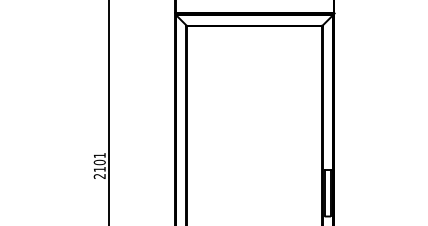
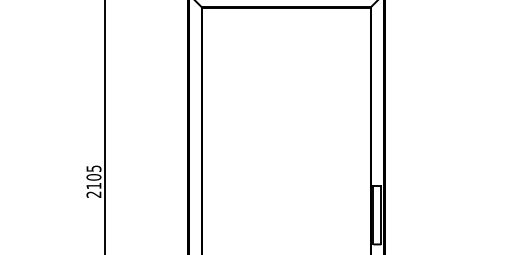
text: (99, 155) -> (93, 168), 2101 -> 2105

